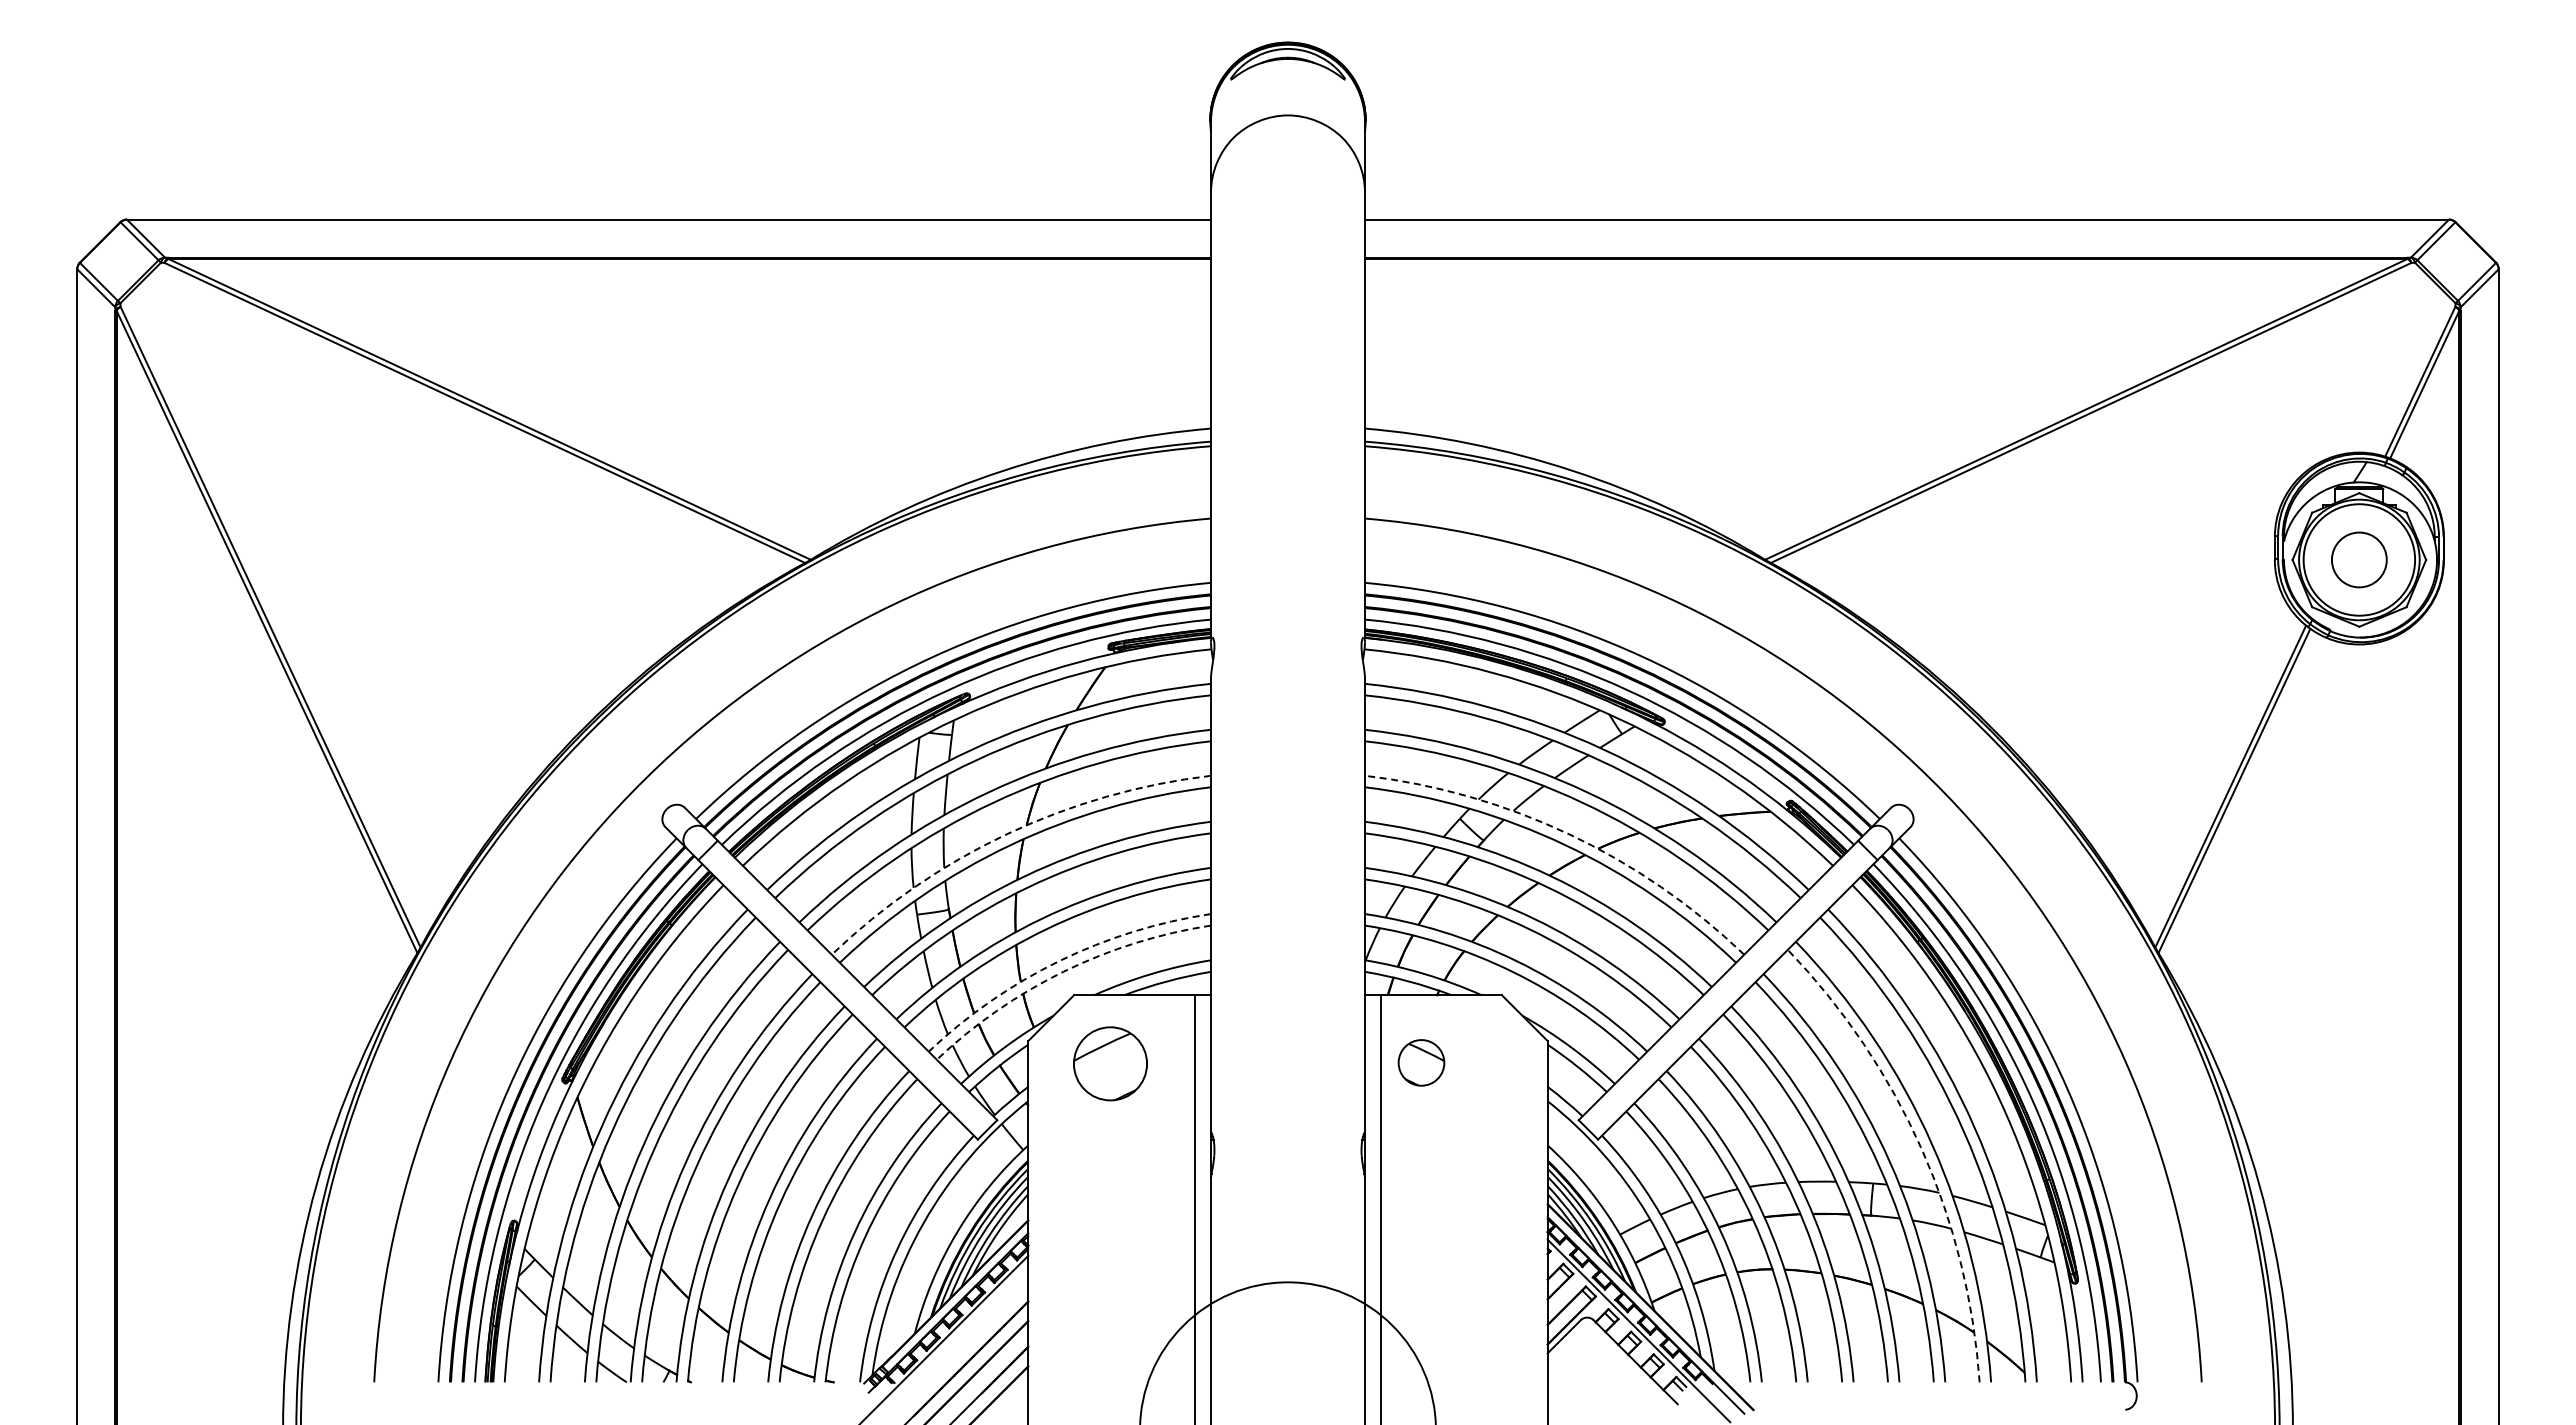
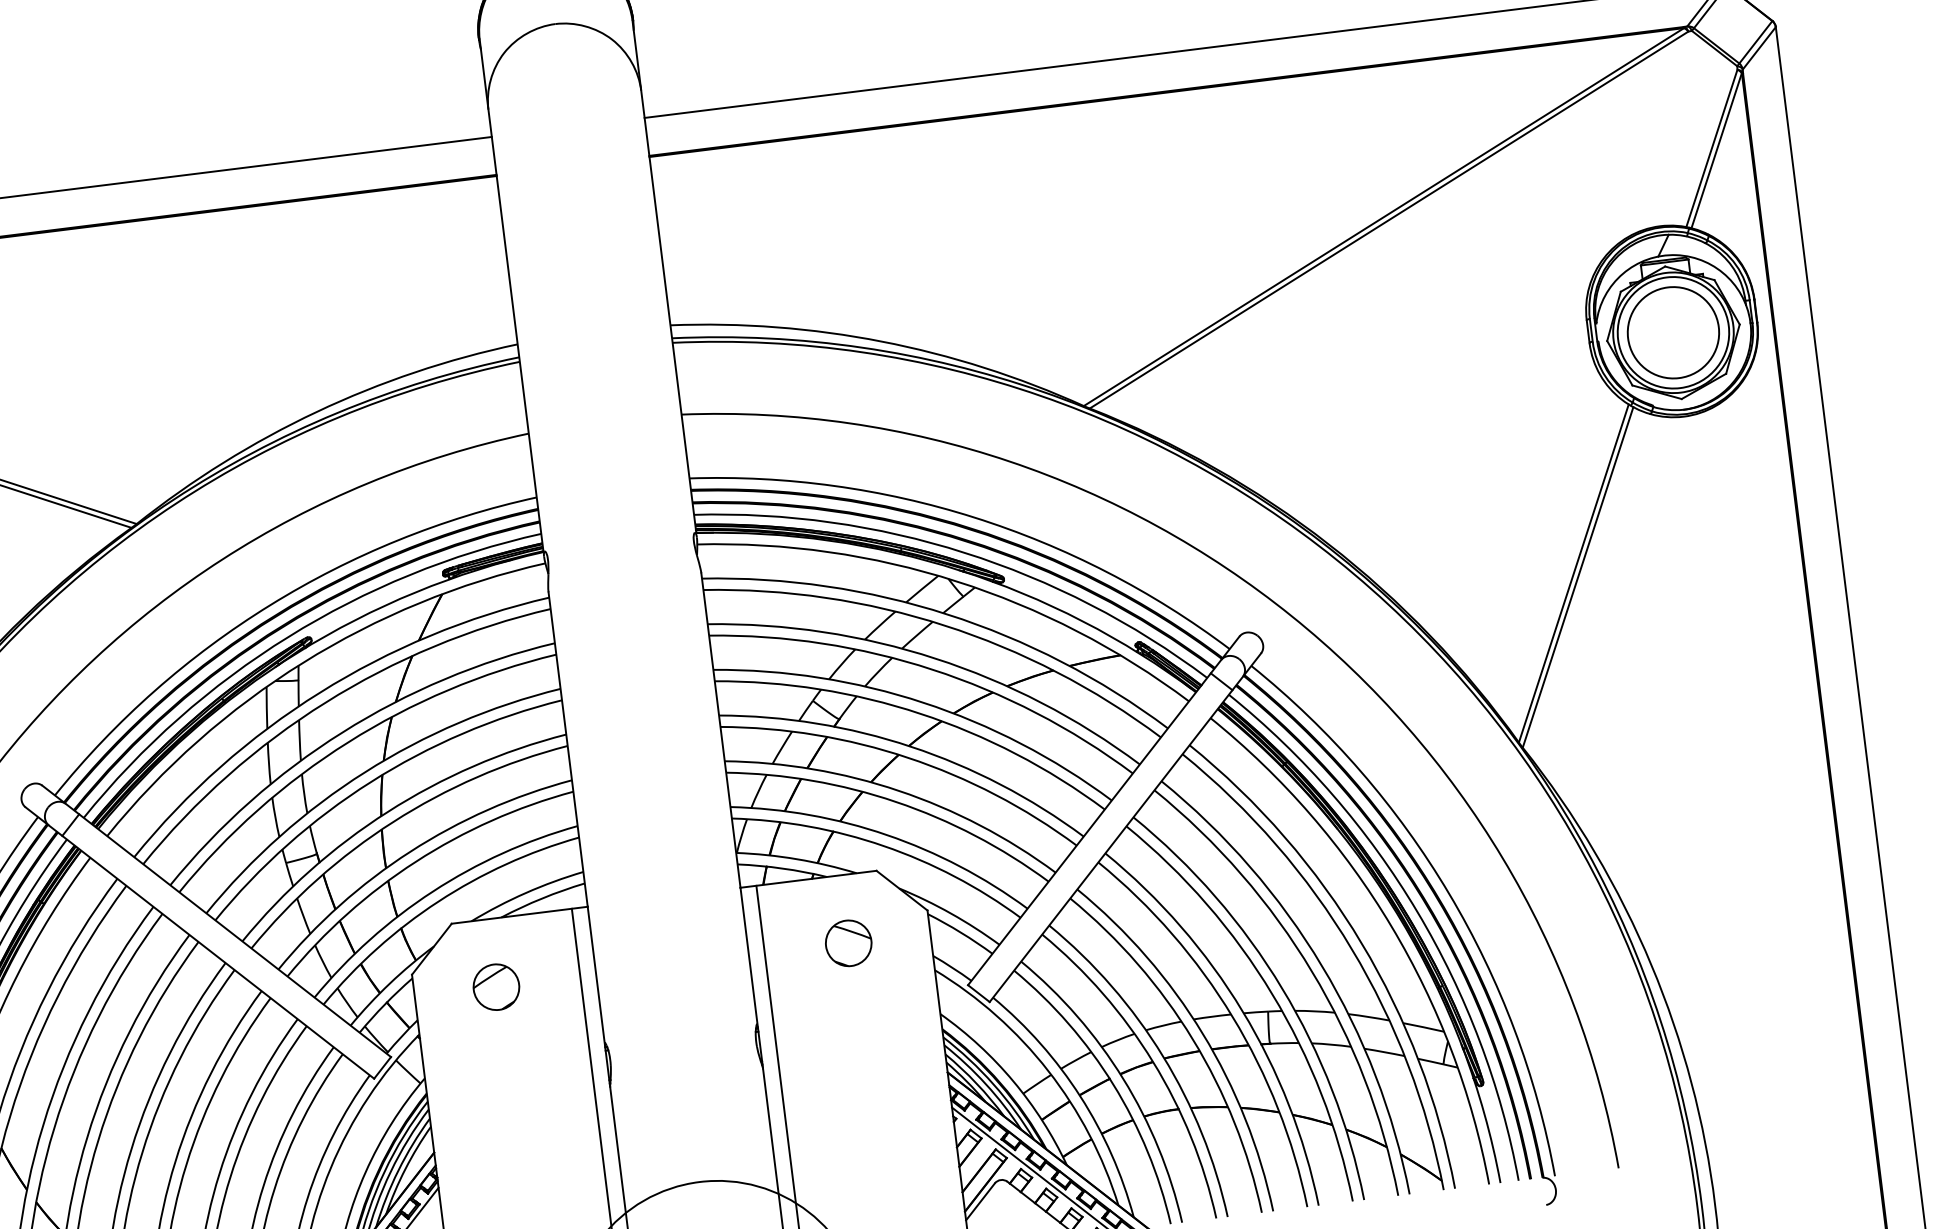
circle: (2359, 559) -> (1673, 332), size x1.67
arc: (1006, 834) -> (364, 772), dashed -> solid
arc: (1569, 834) -> (923, 702), dashed -> solid
arc: (1059, 961) -> (433, 891), dashed -> solid
arc: (1063, 971) -> (438, 901), dashed -> solid
part: (1421, 1062) -> (848, 942), moved
part: (1110, 1063) -> (496, 986), size x0.62
arc: (1921, 1149) -> (1311, 971), dashed -> solid

